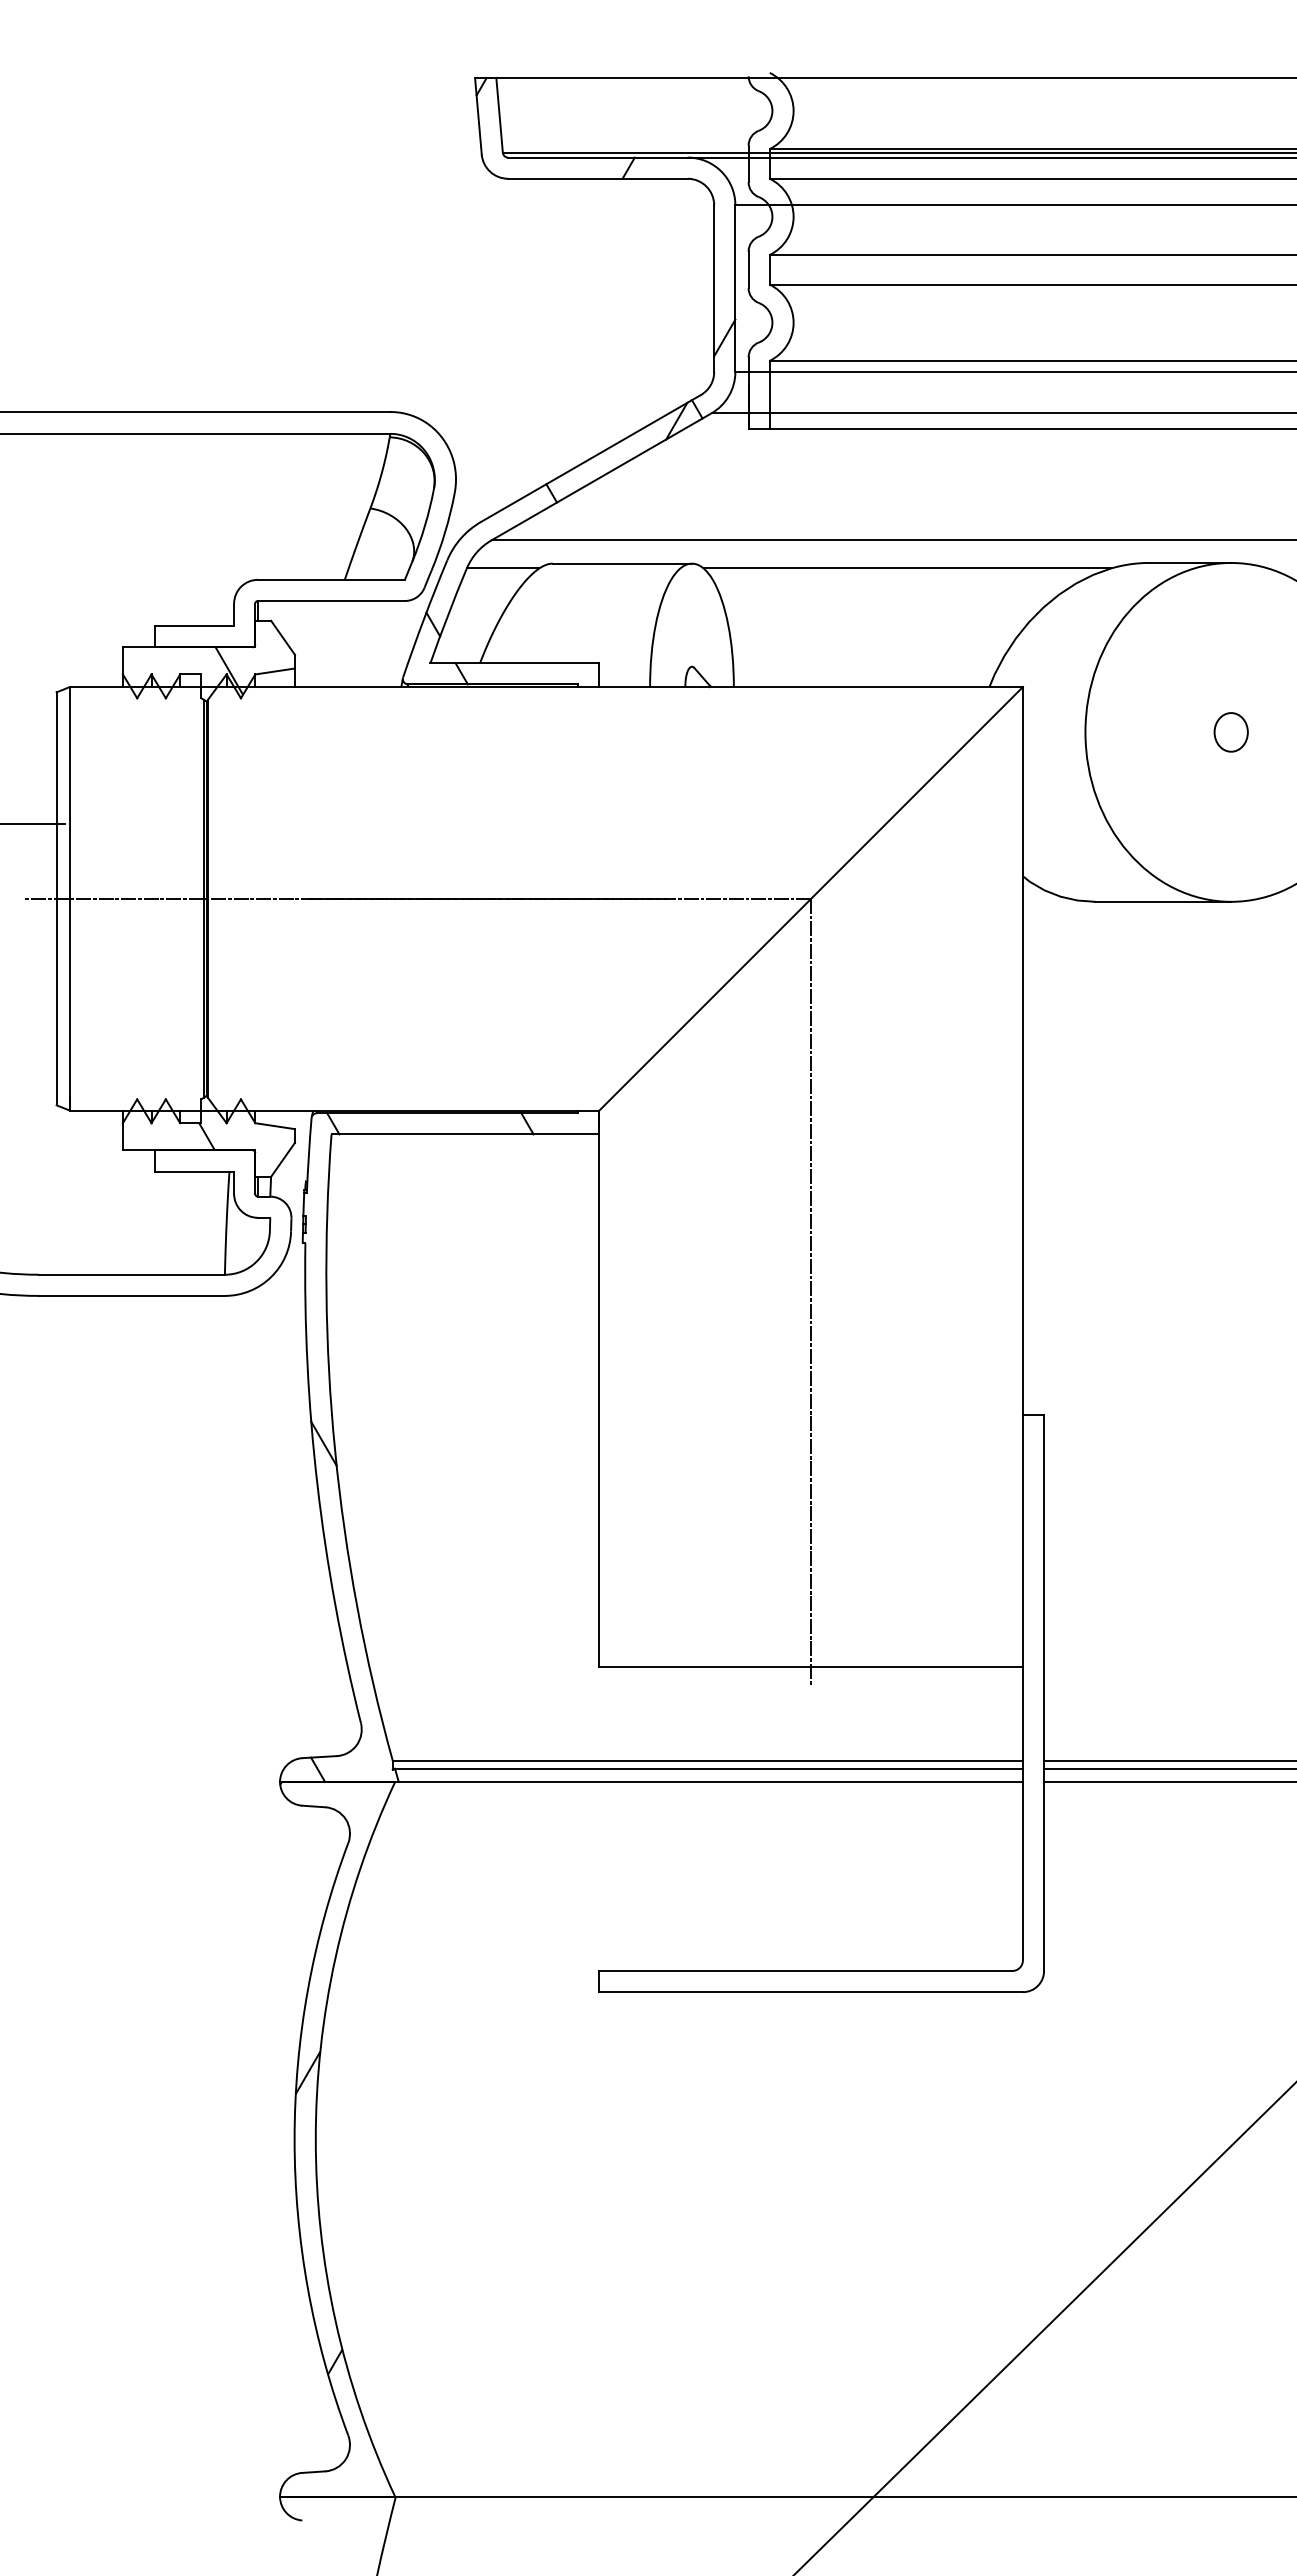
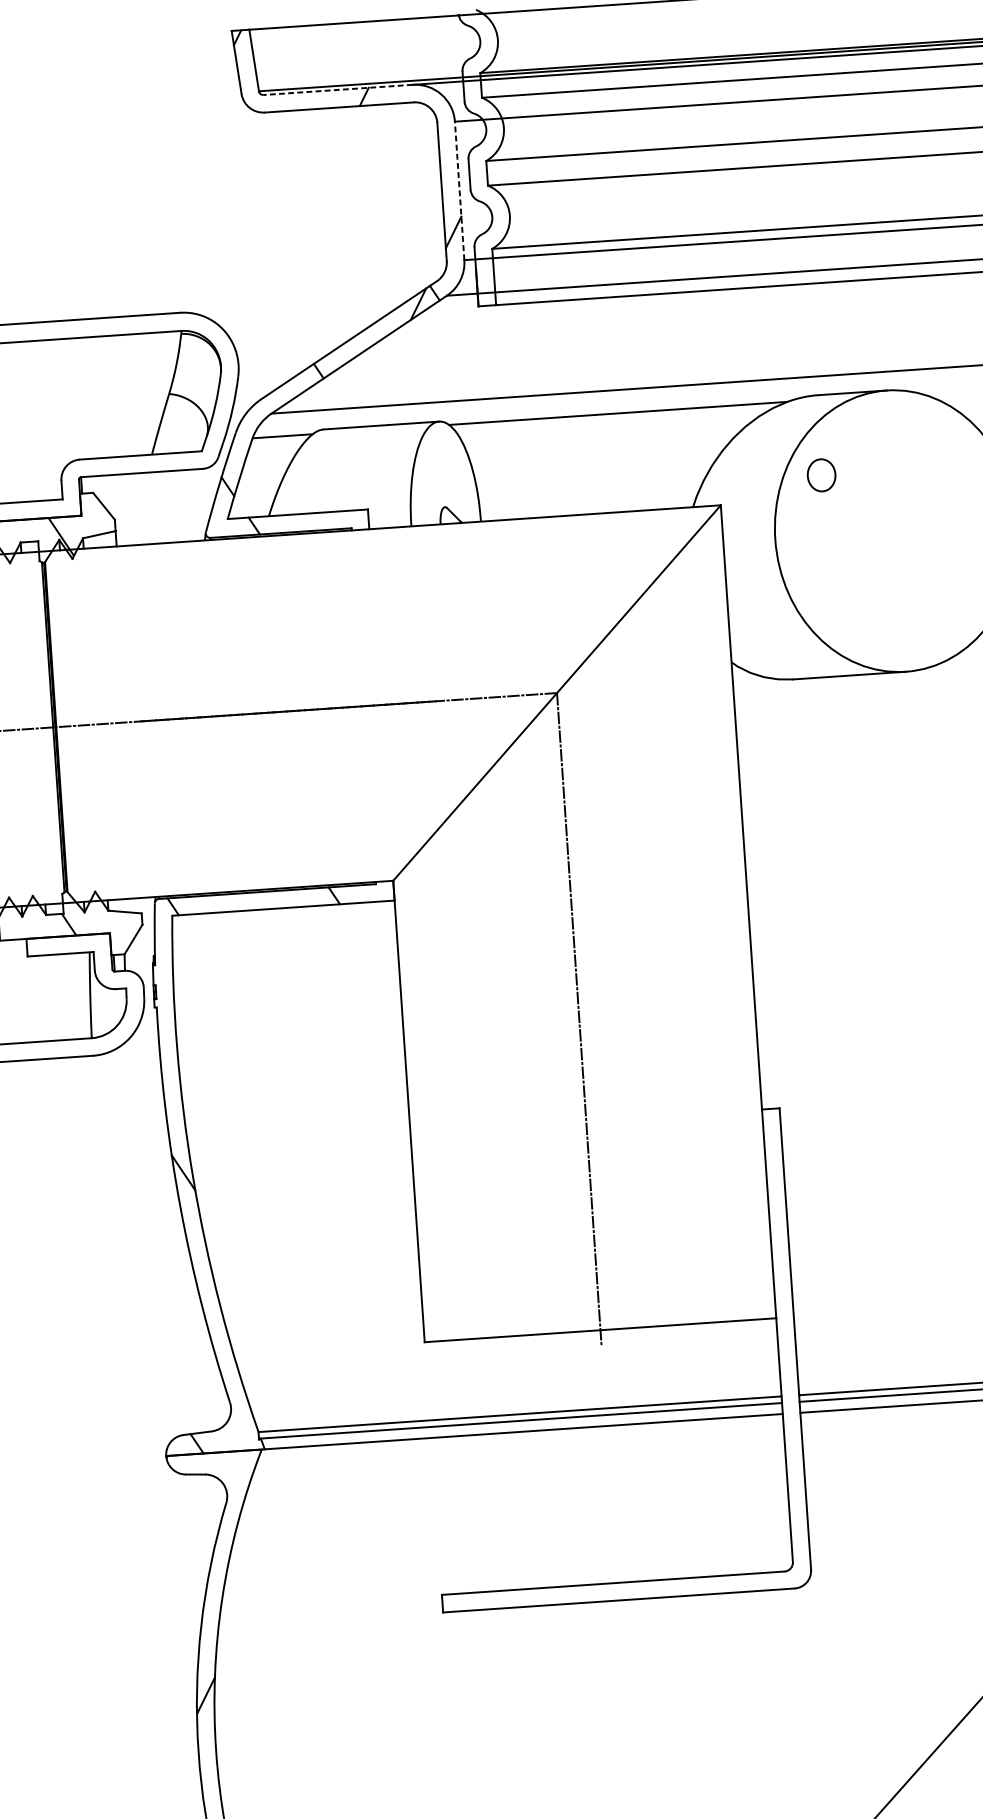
line: (597, 157) -> (337, 89), solid -> dashed
line: (735, 288) -> (459, 190), solid -> dashed
part: (1230, 732) -> (821, 475), moved

